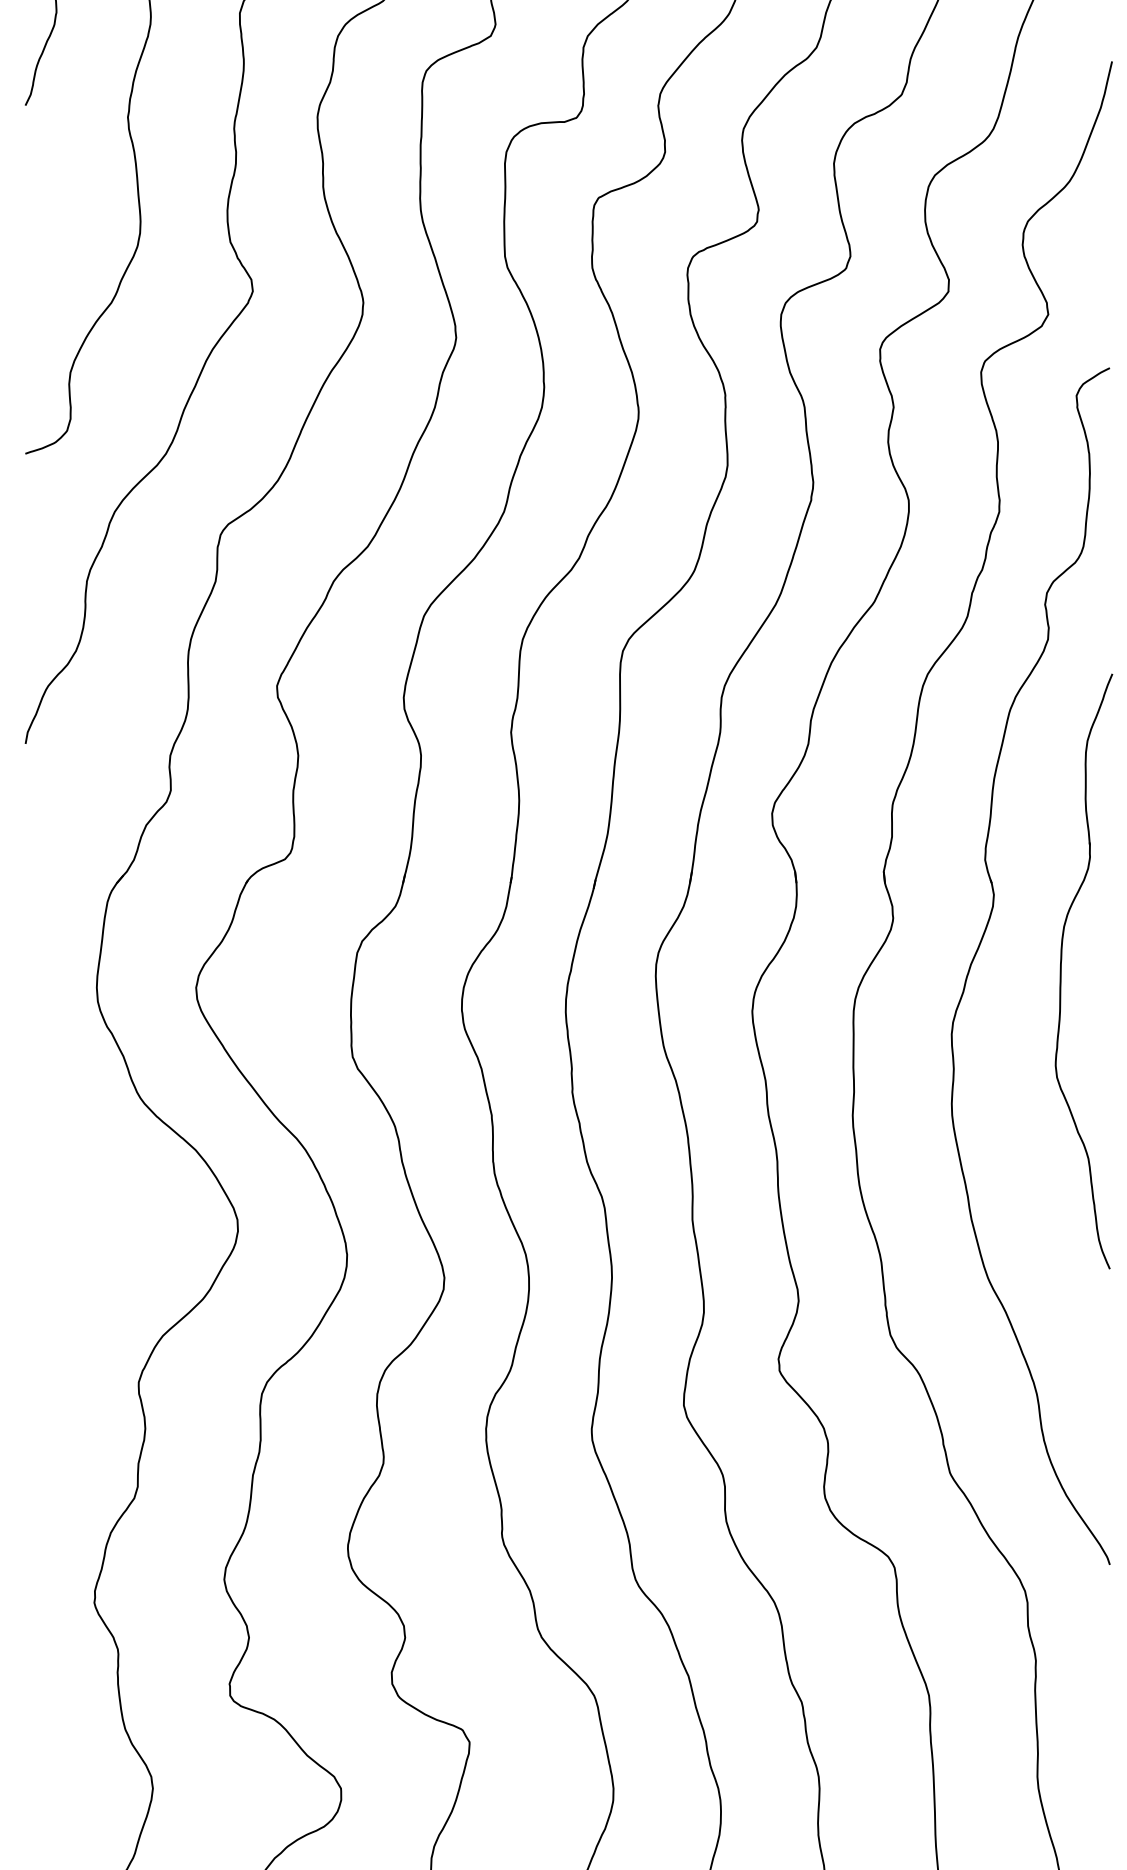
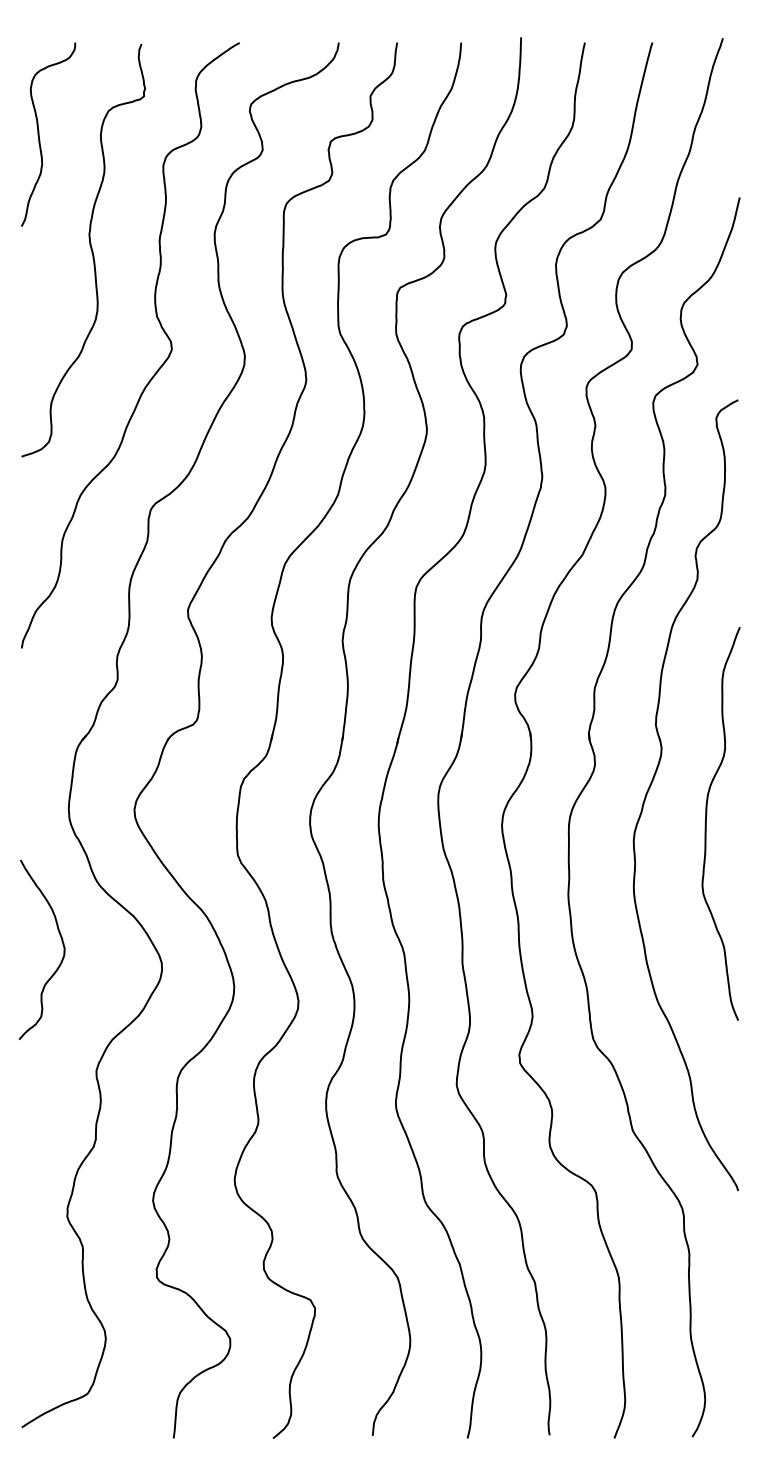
part: (1061, 970) -> (706, 823), moved
curve: (87, 1193) -> (62, 945), added

